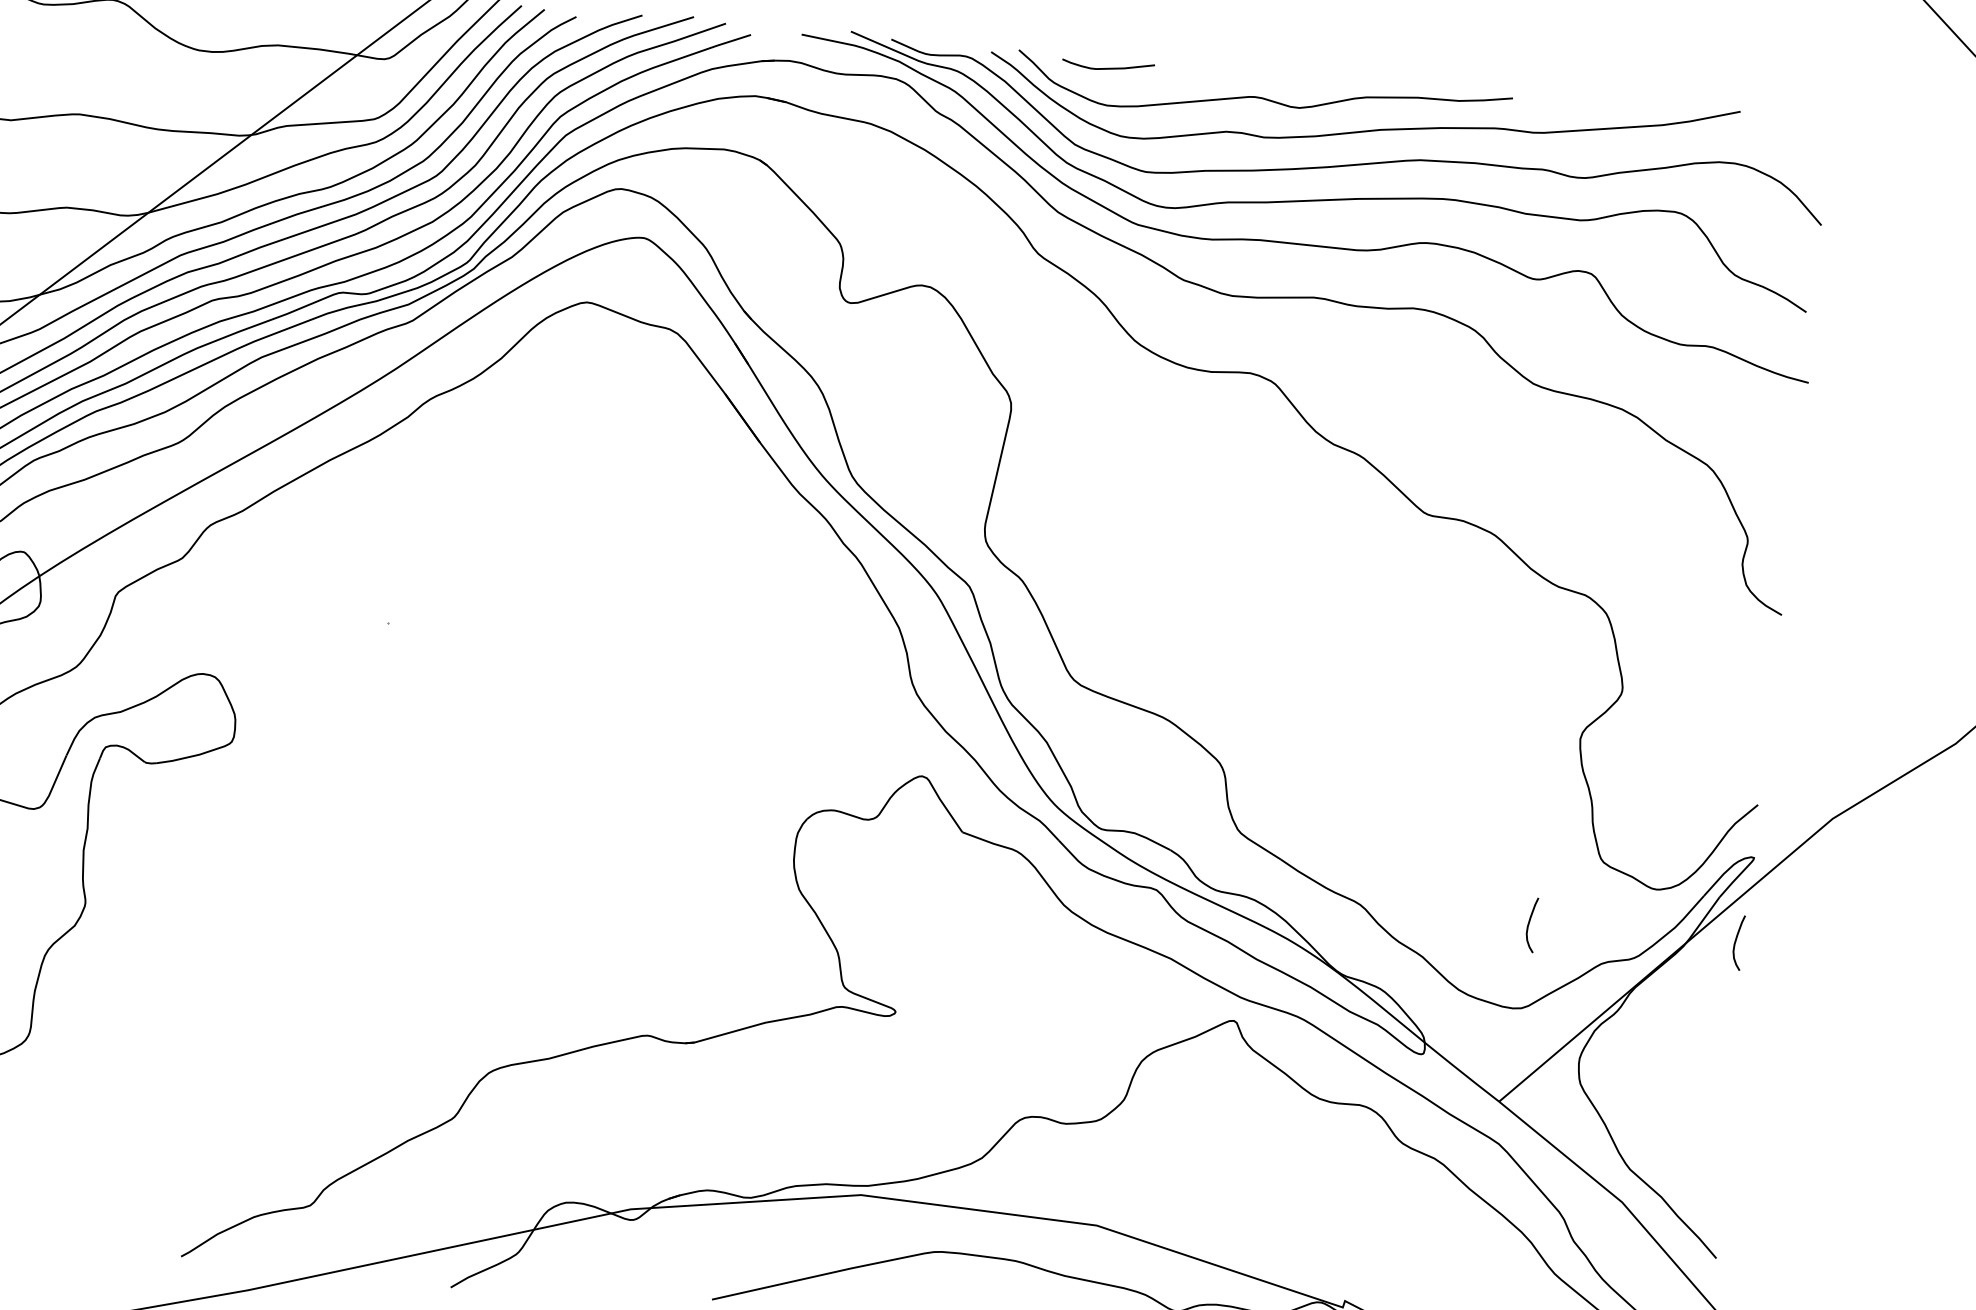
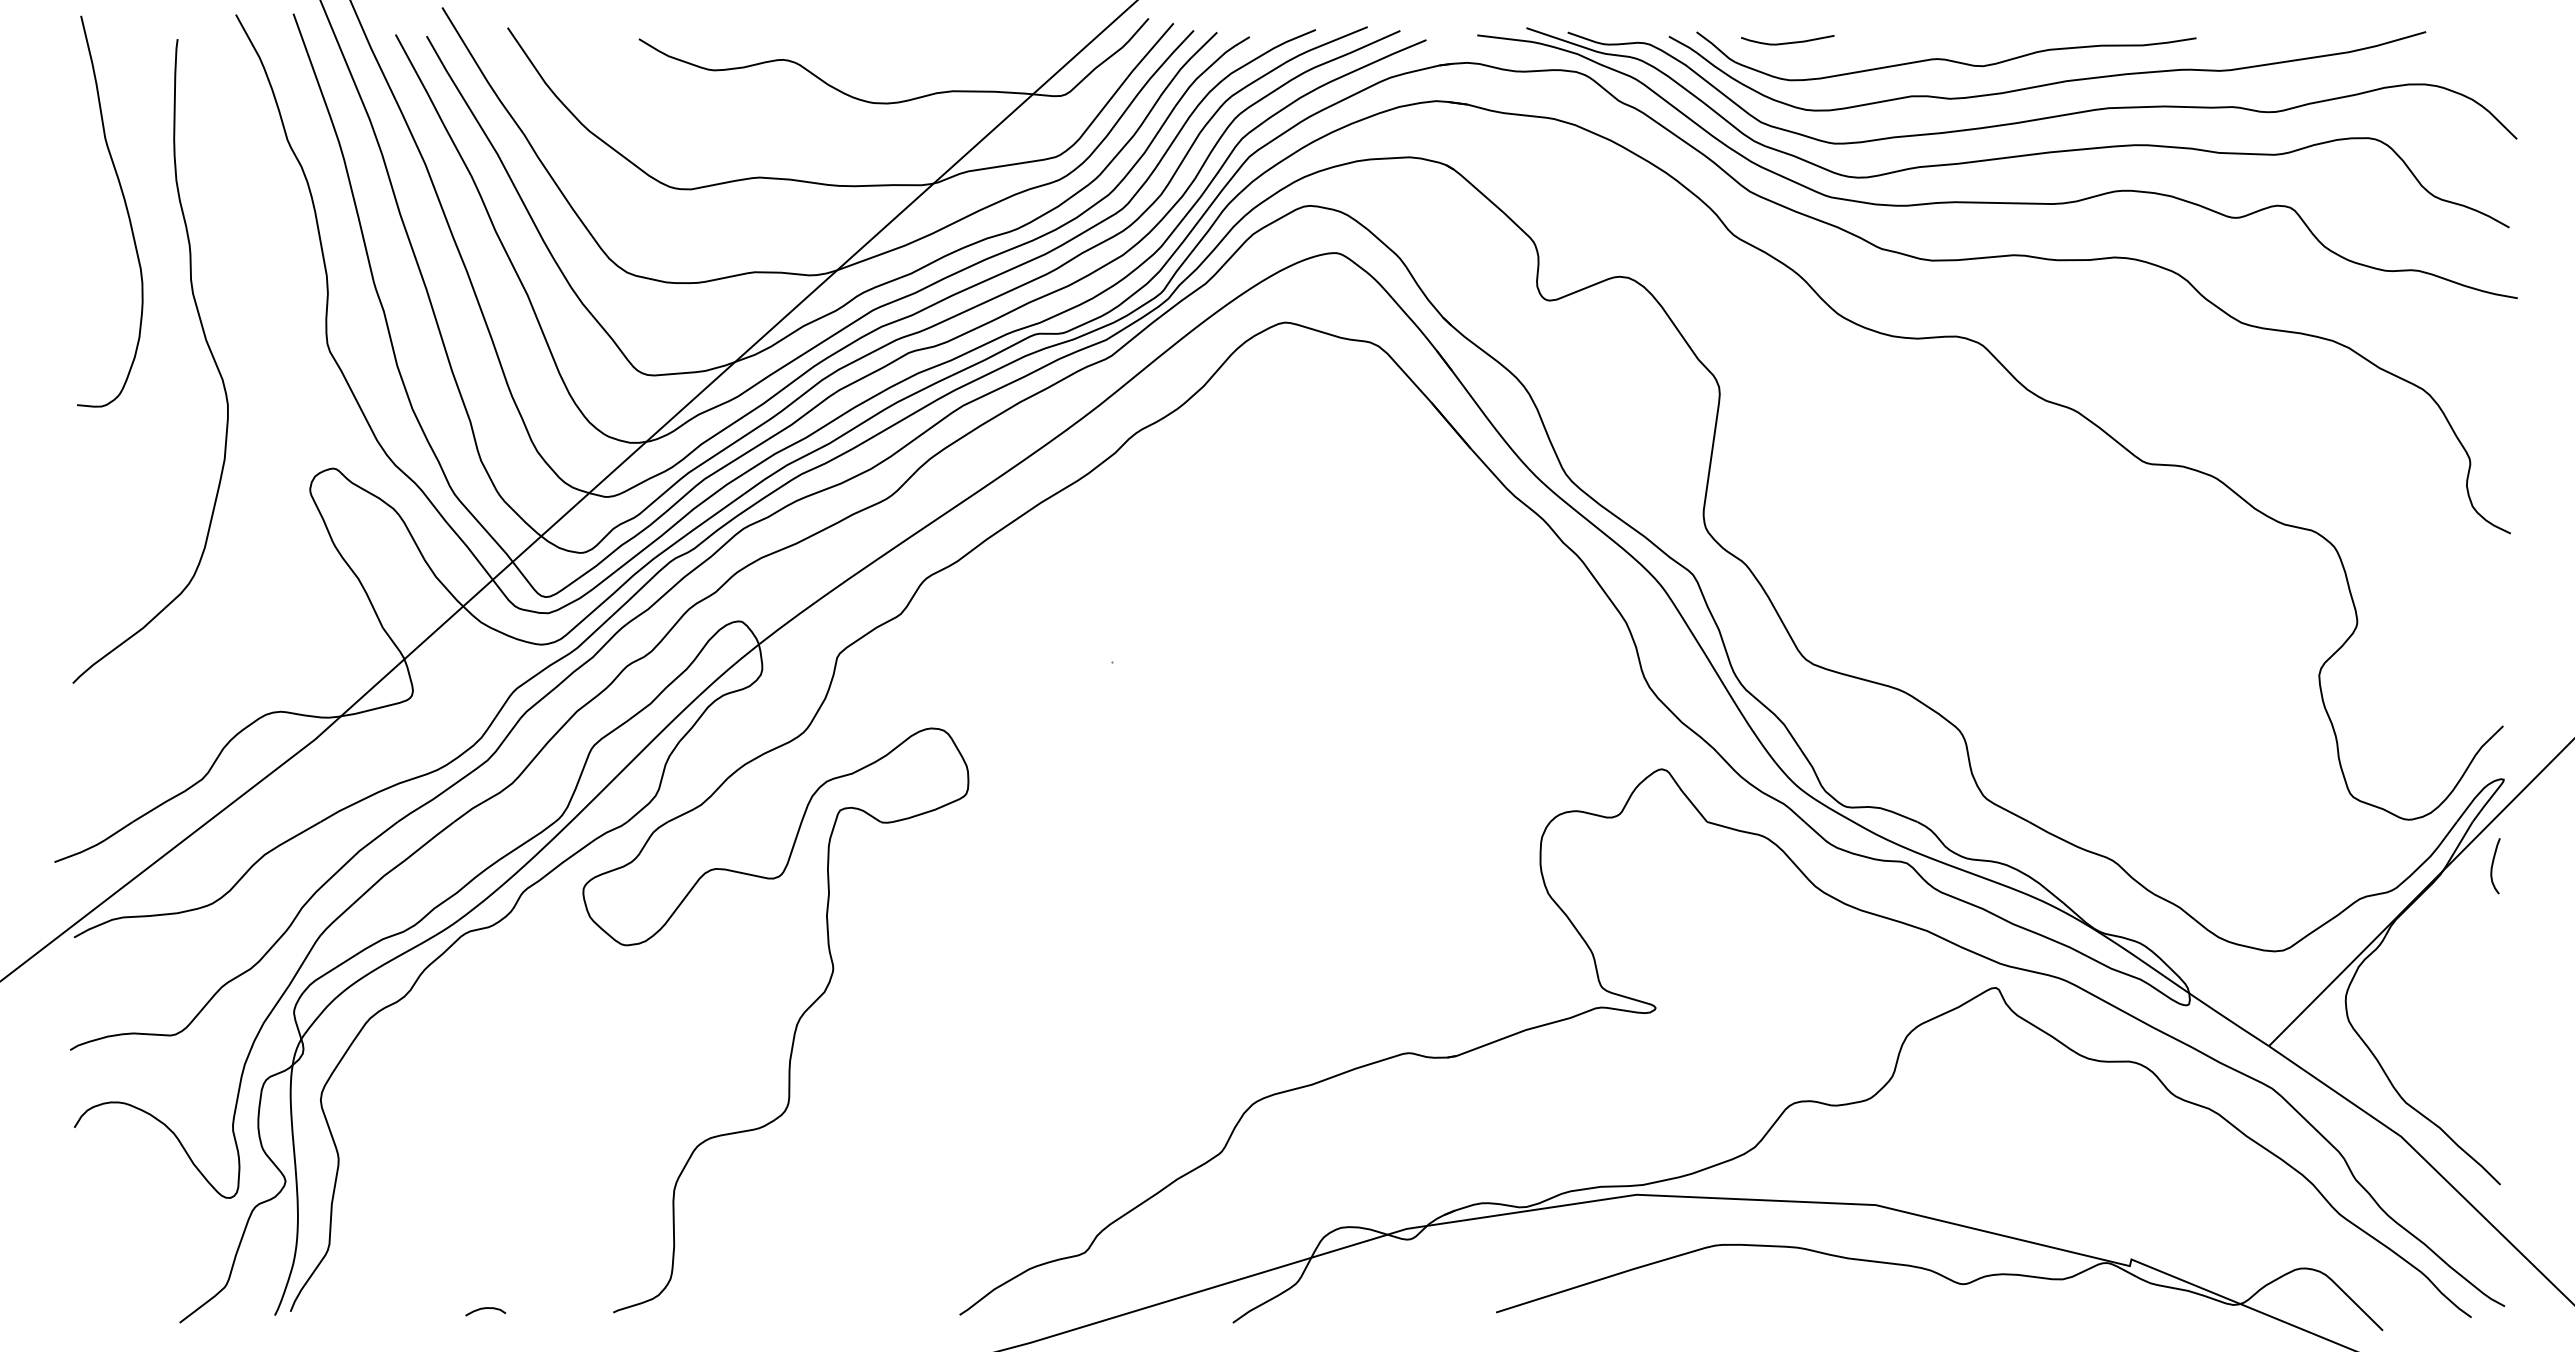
curve: (1529, 924) -> (2284, 865), removed

